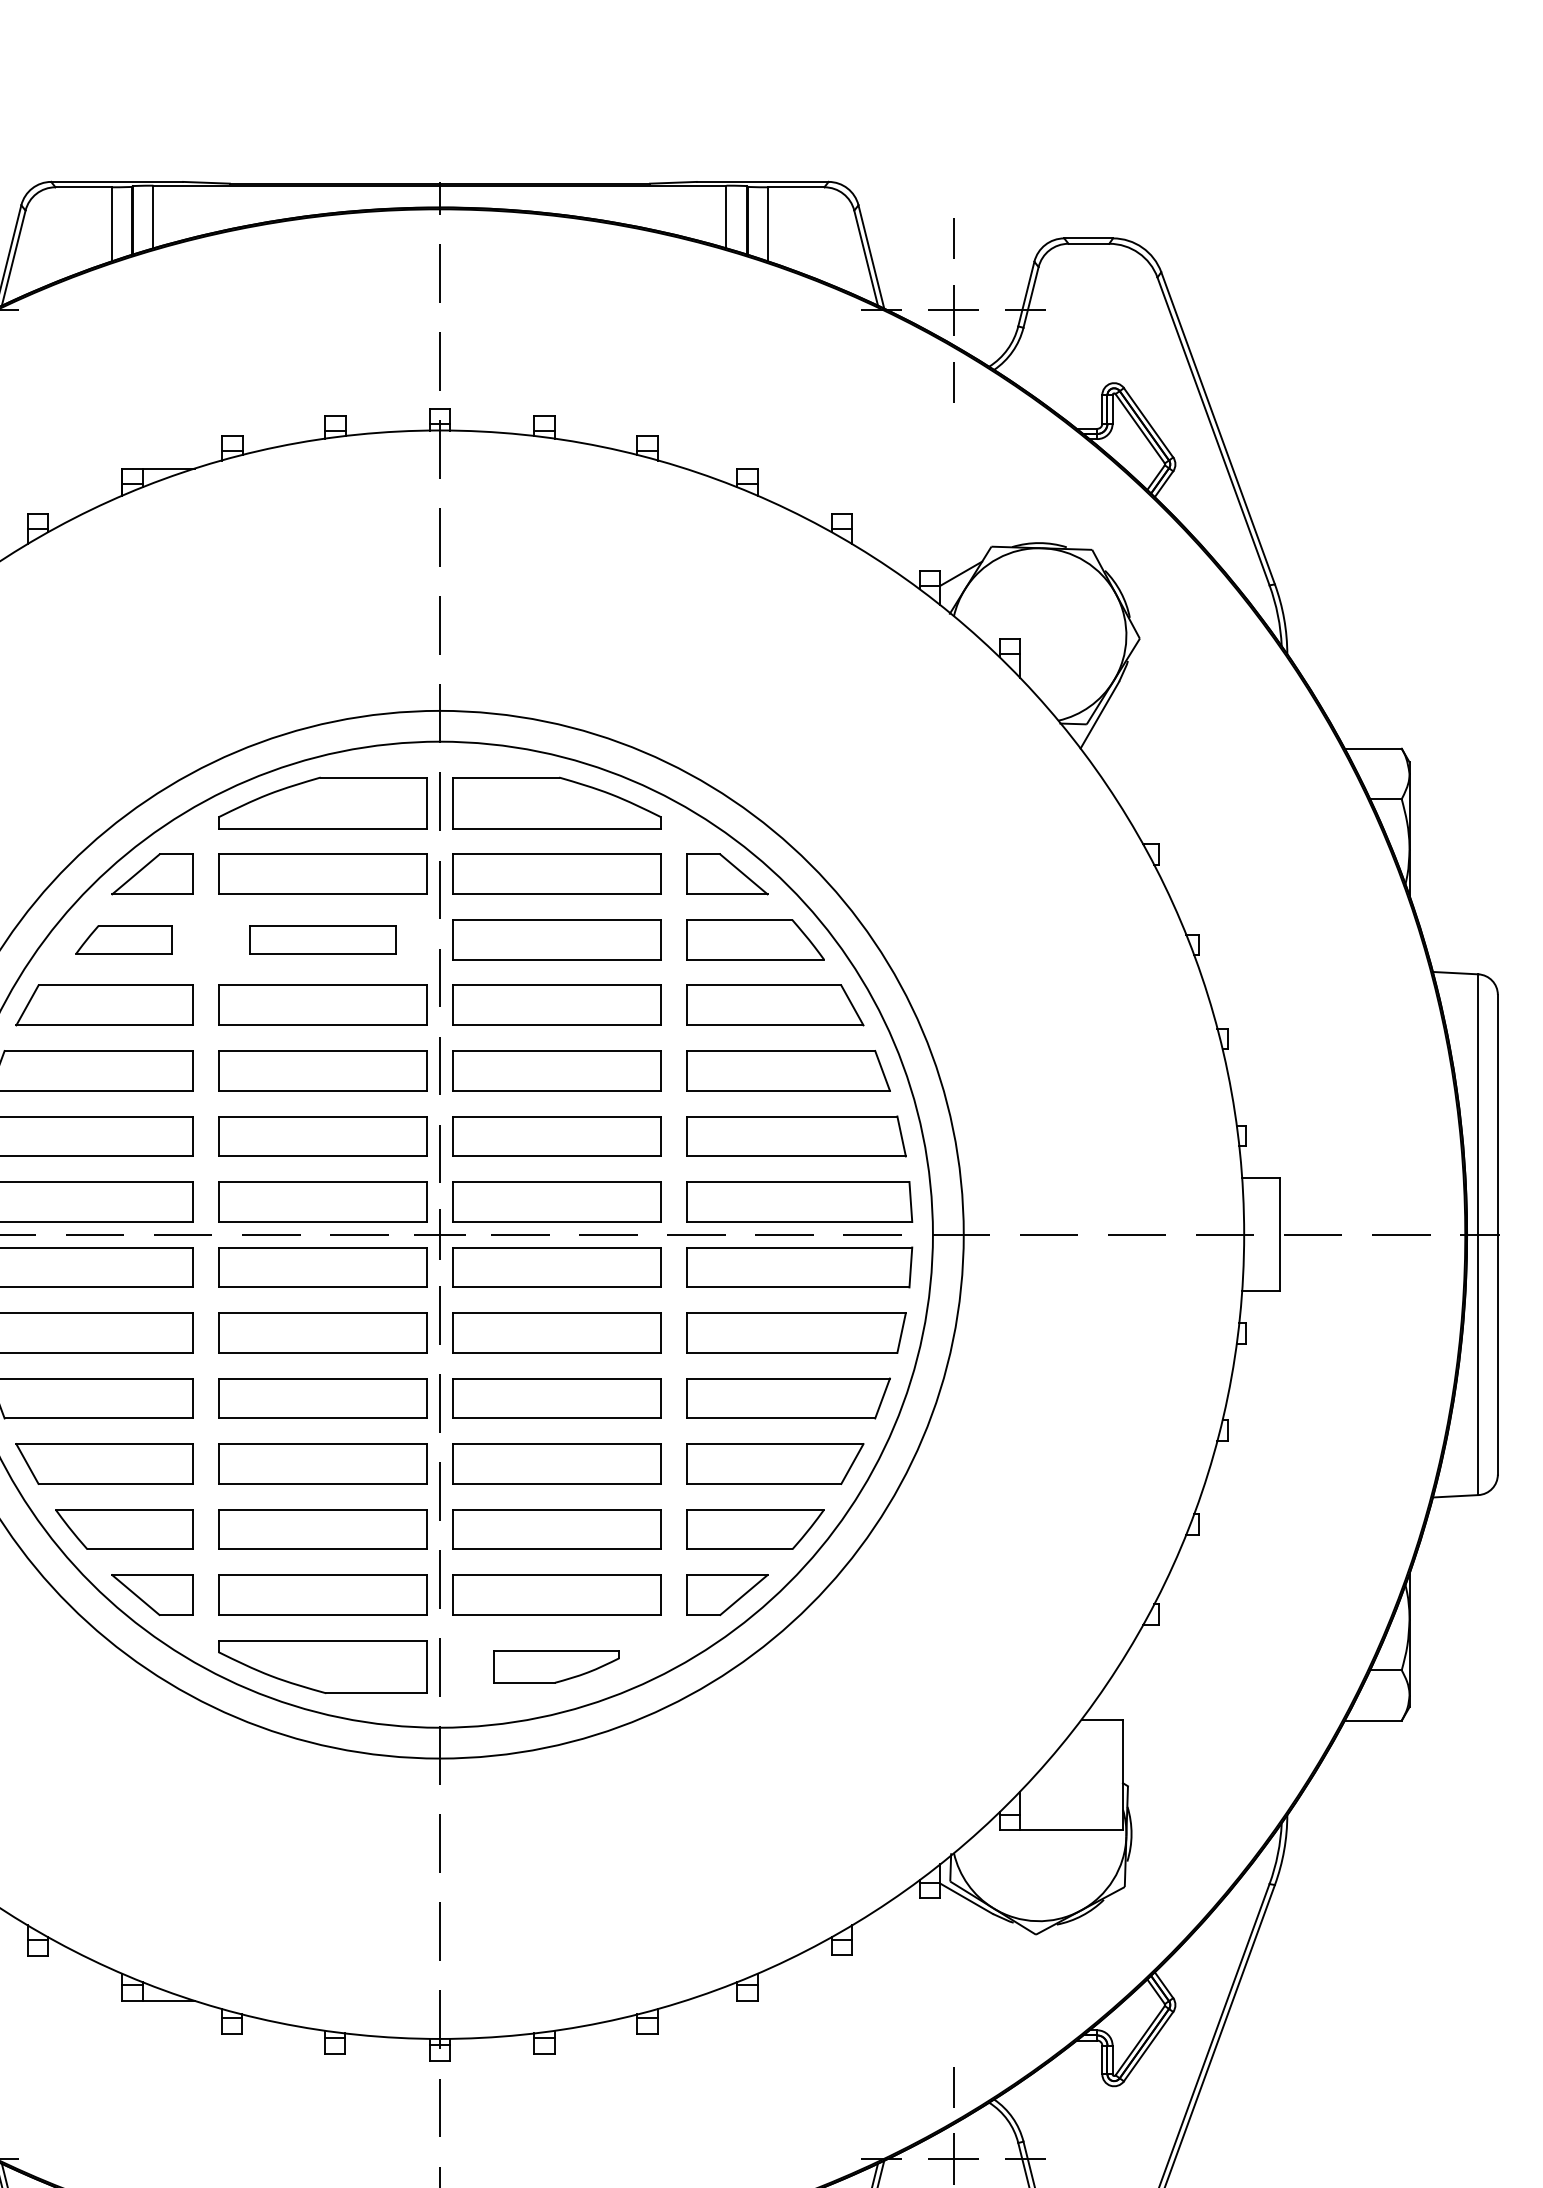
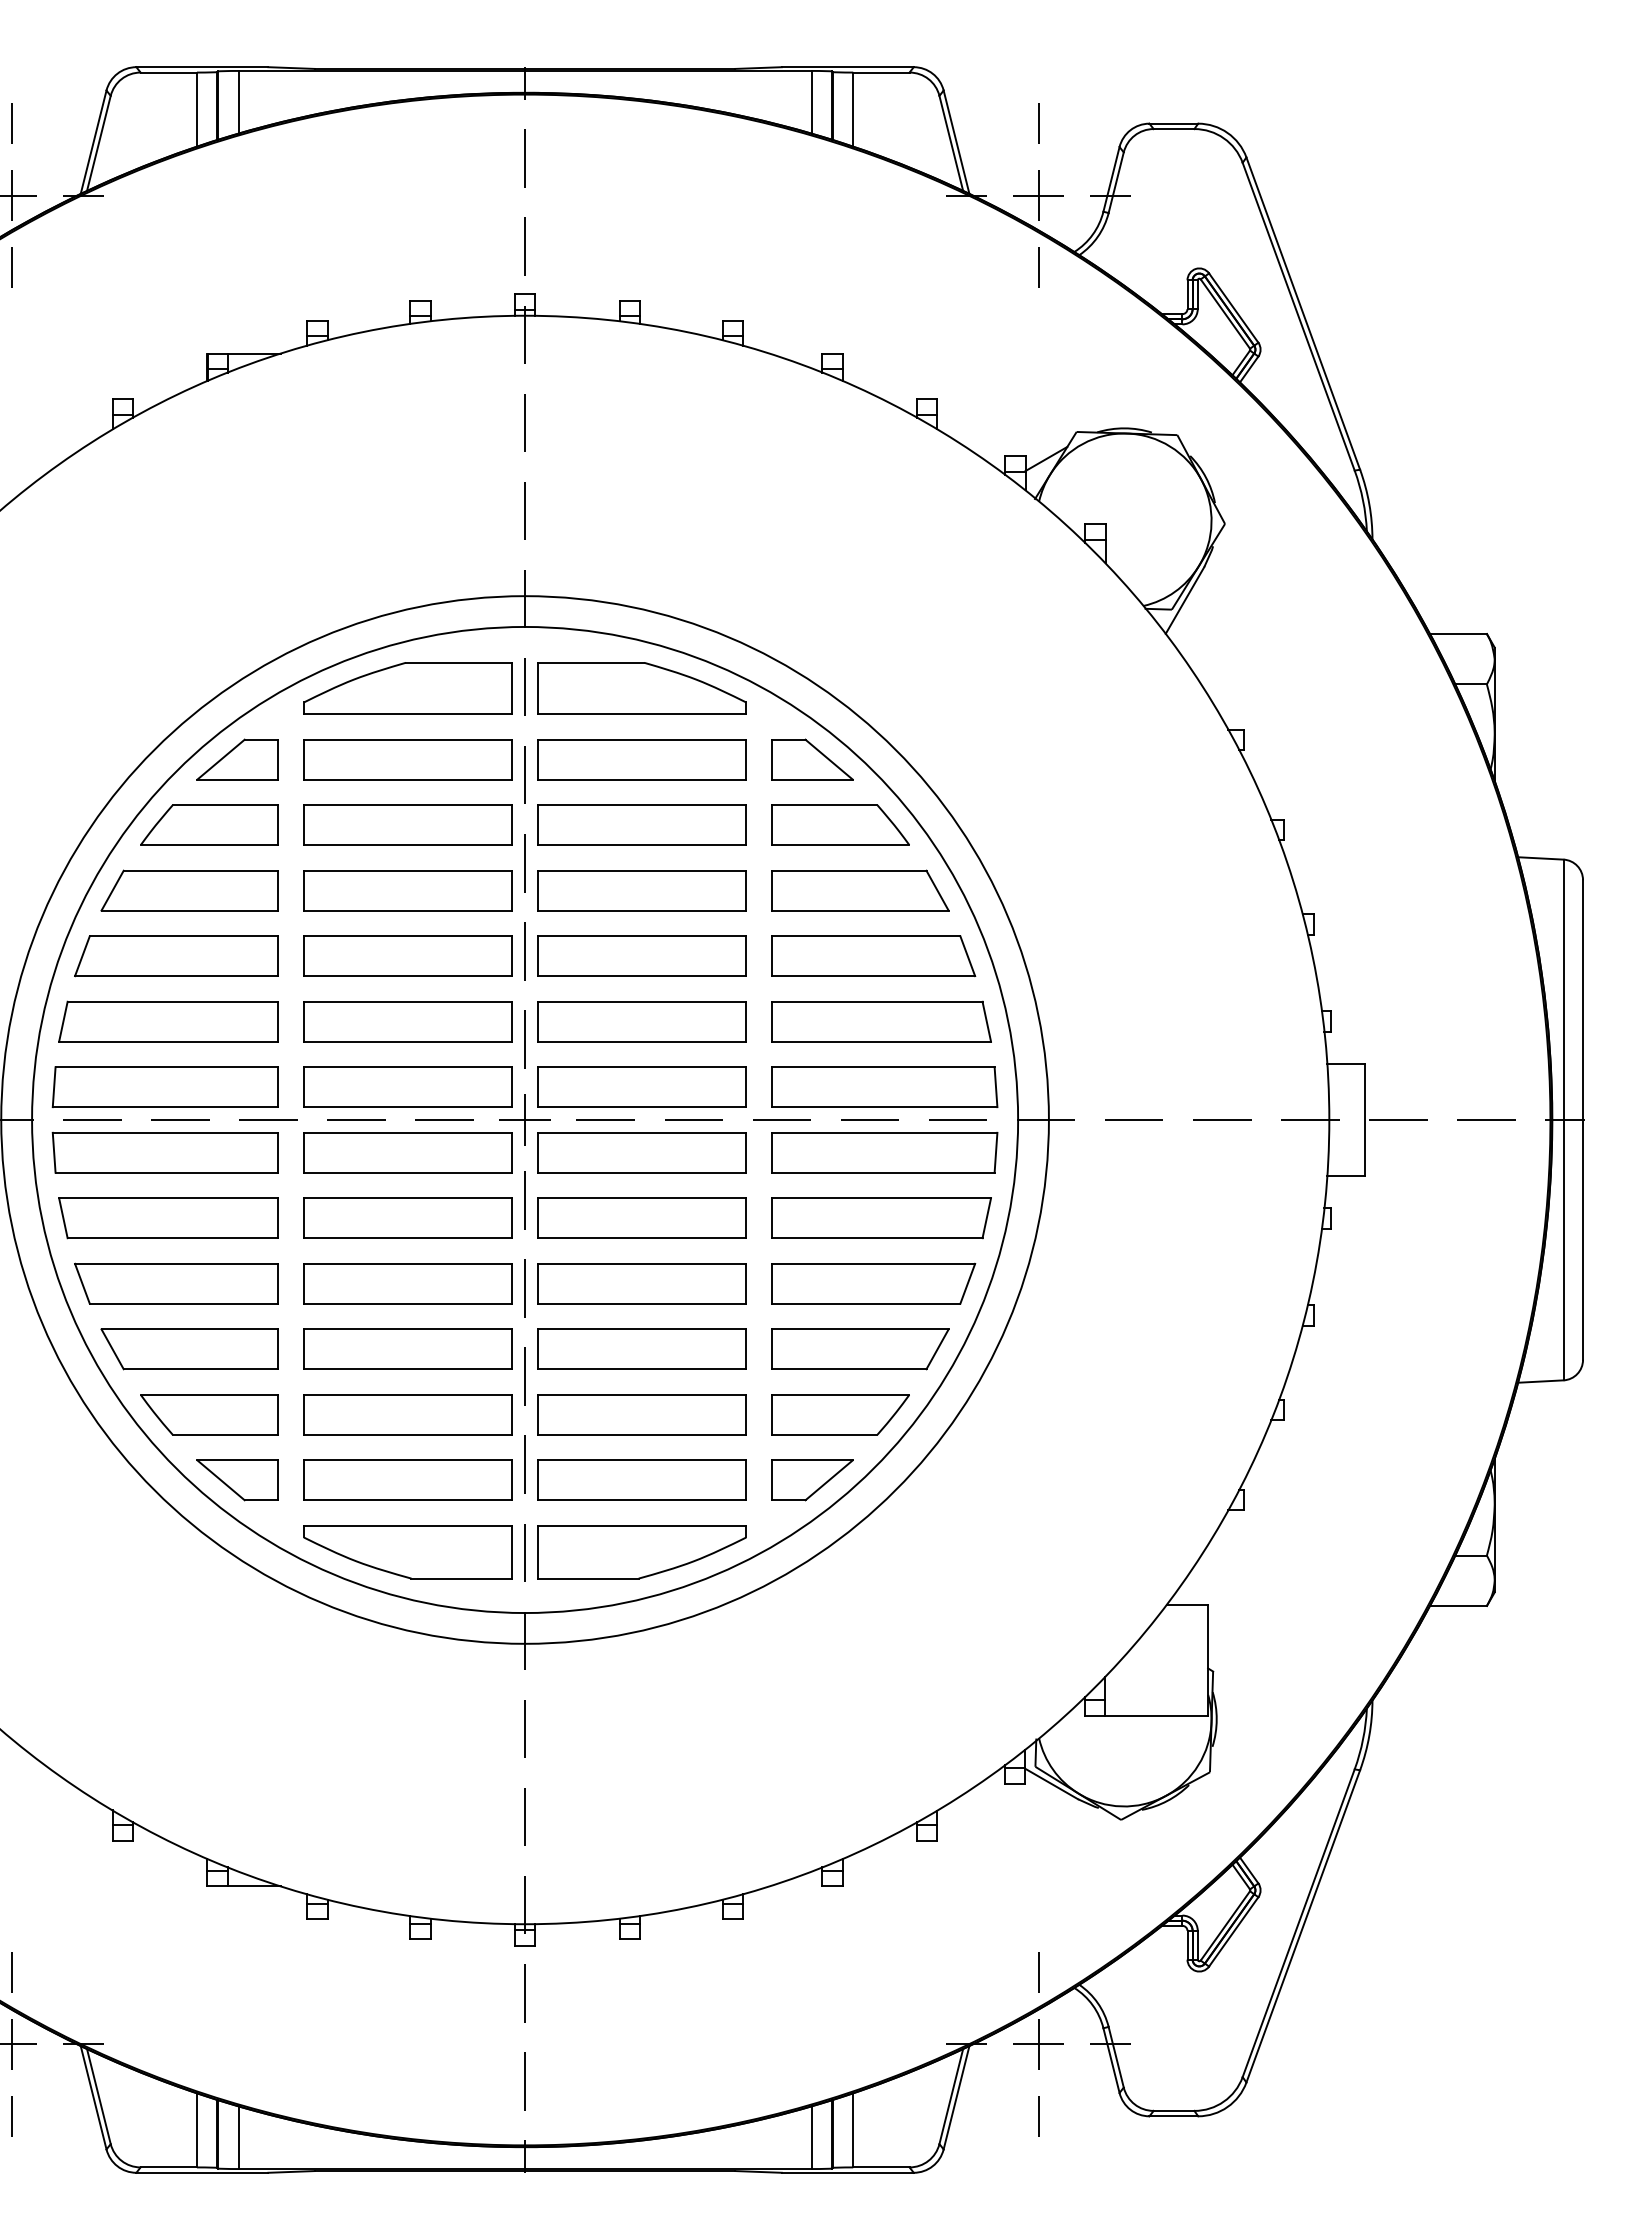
part: (124, 939) -> (209, 824), size x1.43
part: (322, 939) -> (407, 824), size x1.43
part: (556, 1667) -> (641, 1552), size x1.67

